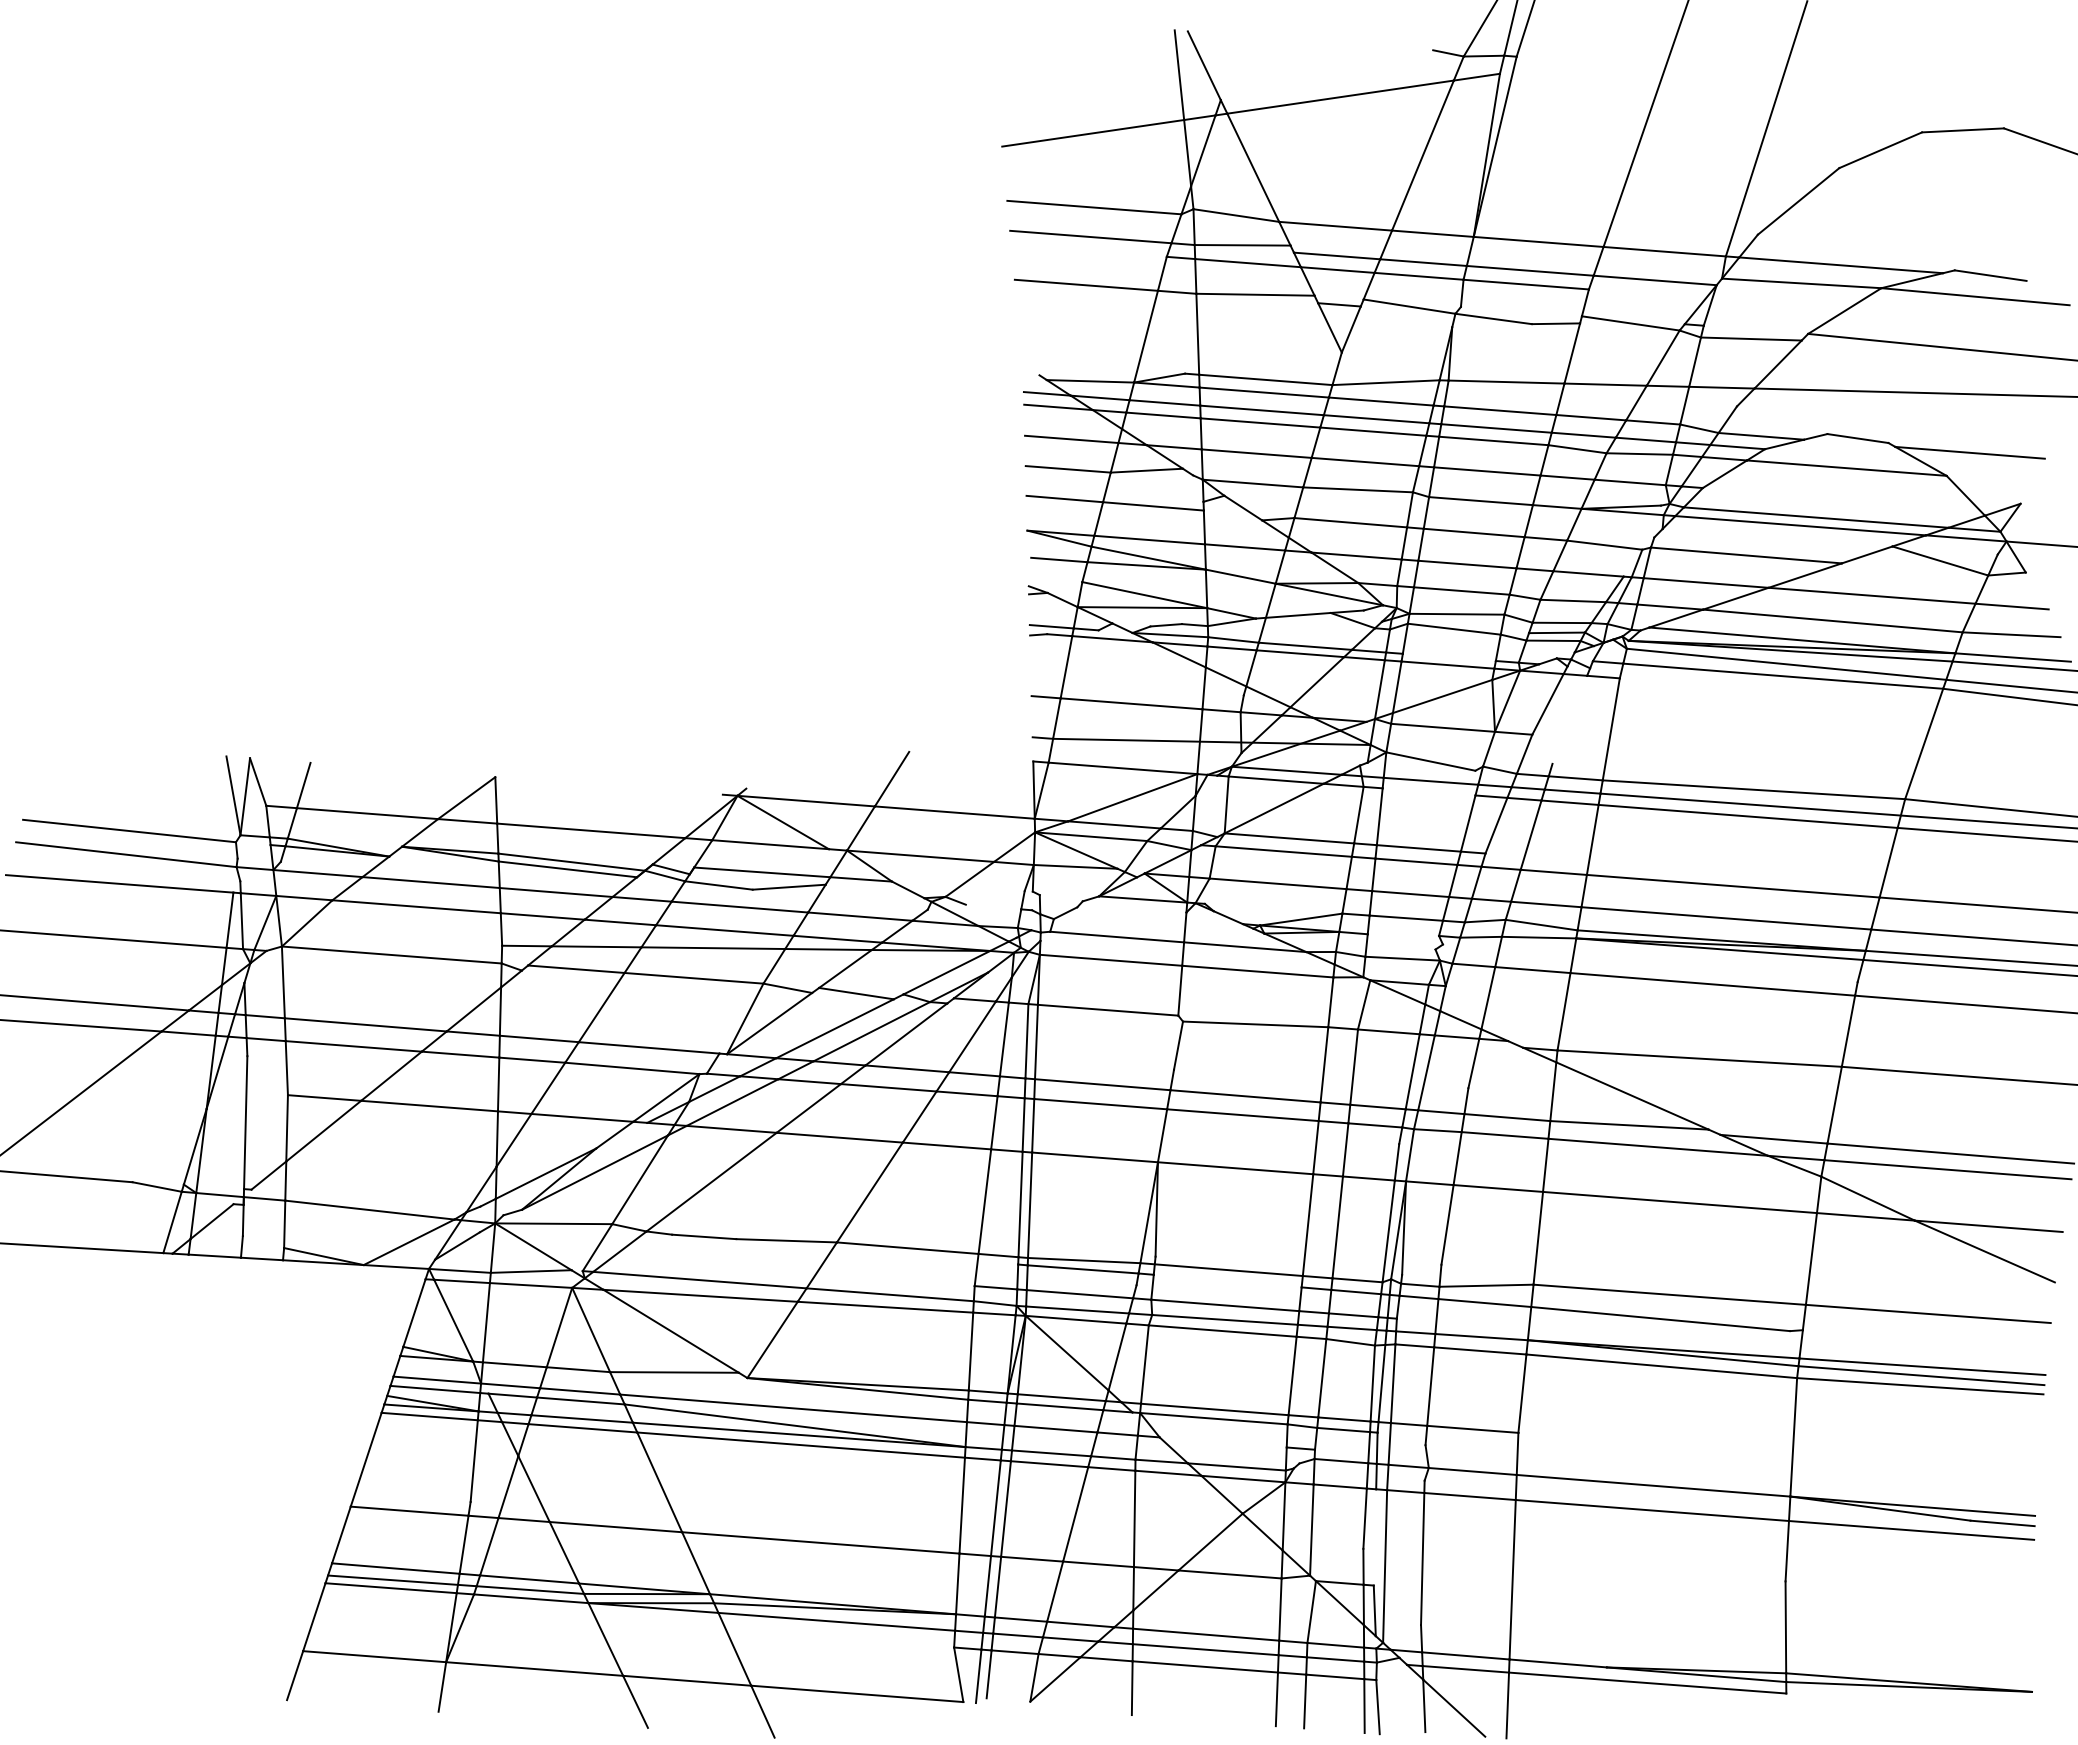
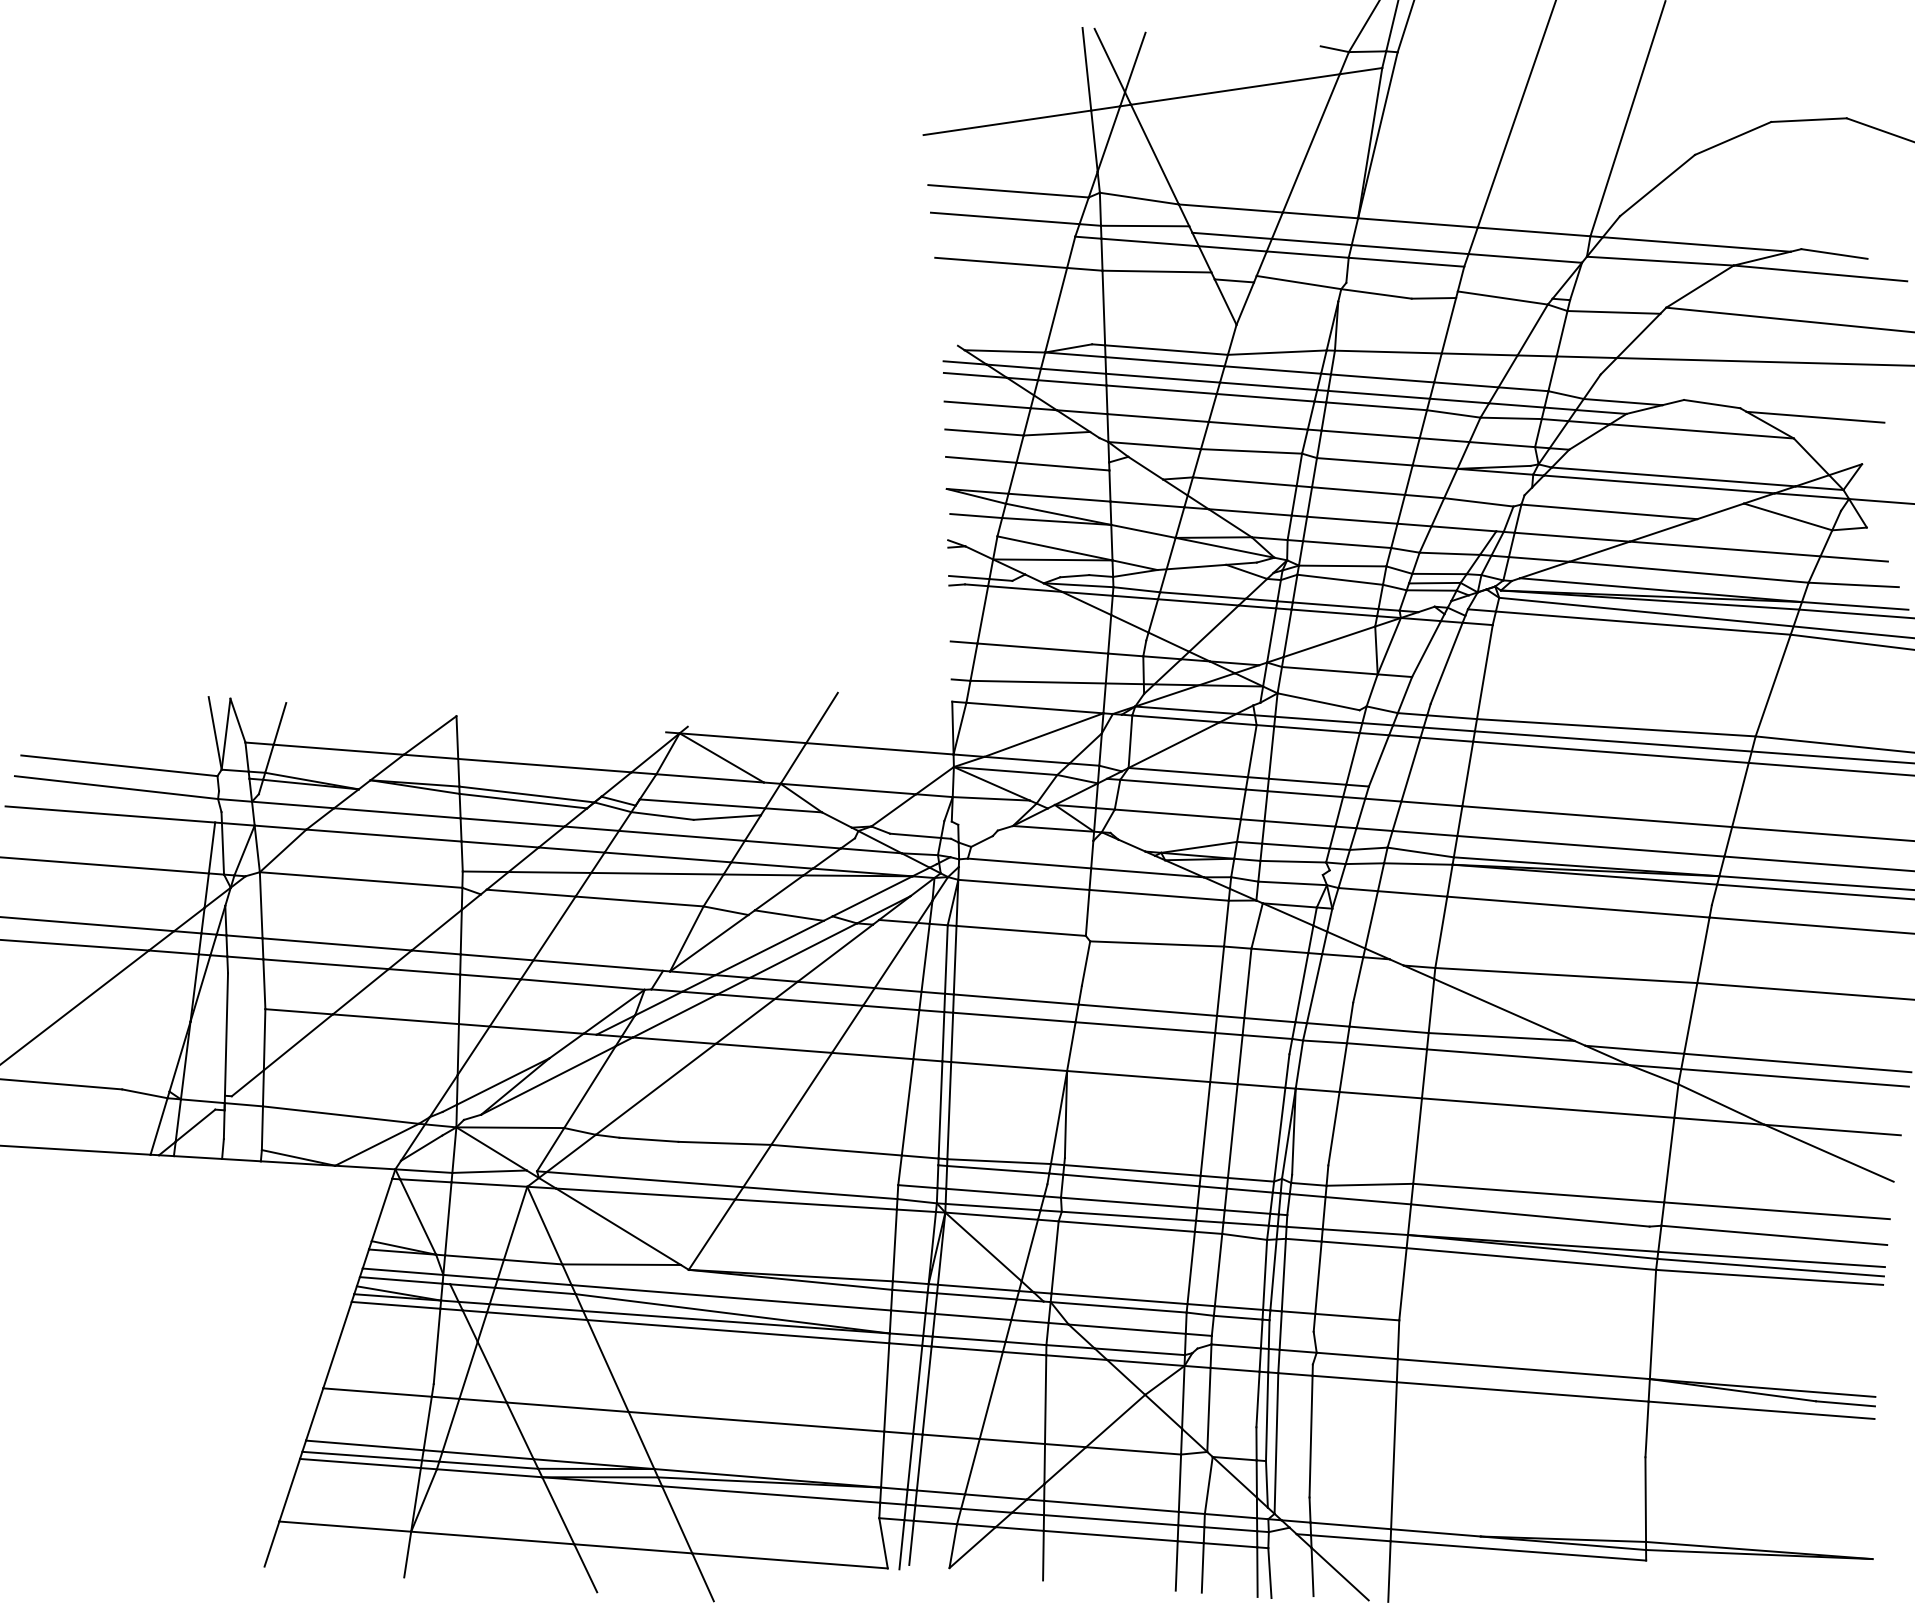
line: (1231, 67) -> (1134, 62), added
line: (1448, 657) -> (1334, 605), added
line: (1569, 719) -> (1446, 663), added
line: (1428, 791) -> (1316, 729), added
line: (993, 906) -> (915, 835), added
line: (1403, 934) -> (1293, 861), added
line: (1227, 1280) -> (1131, 1179), added
line: (1924, 1340) -> (1773, 1235), added
line: (1222, 1442) -> (1126, 1329), added
line: (1374, 1537) -> (1266, 1416), added

